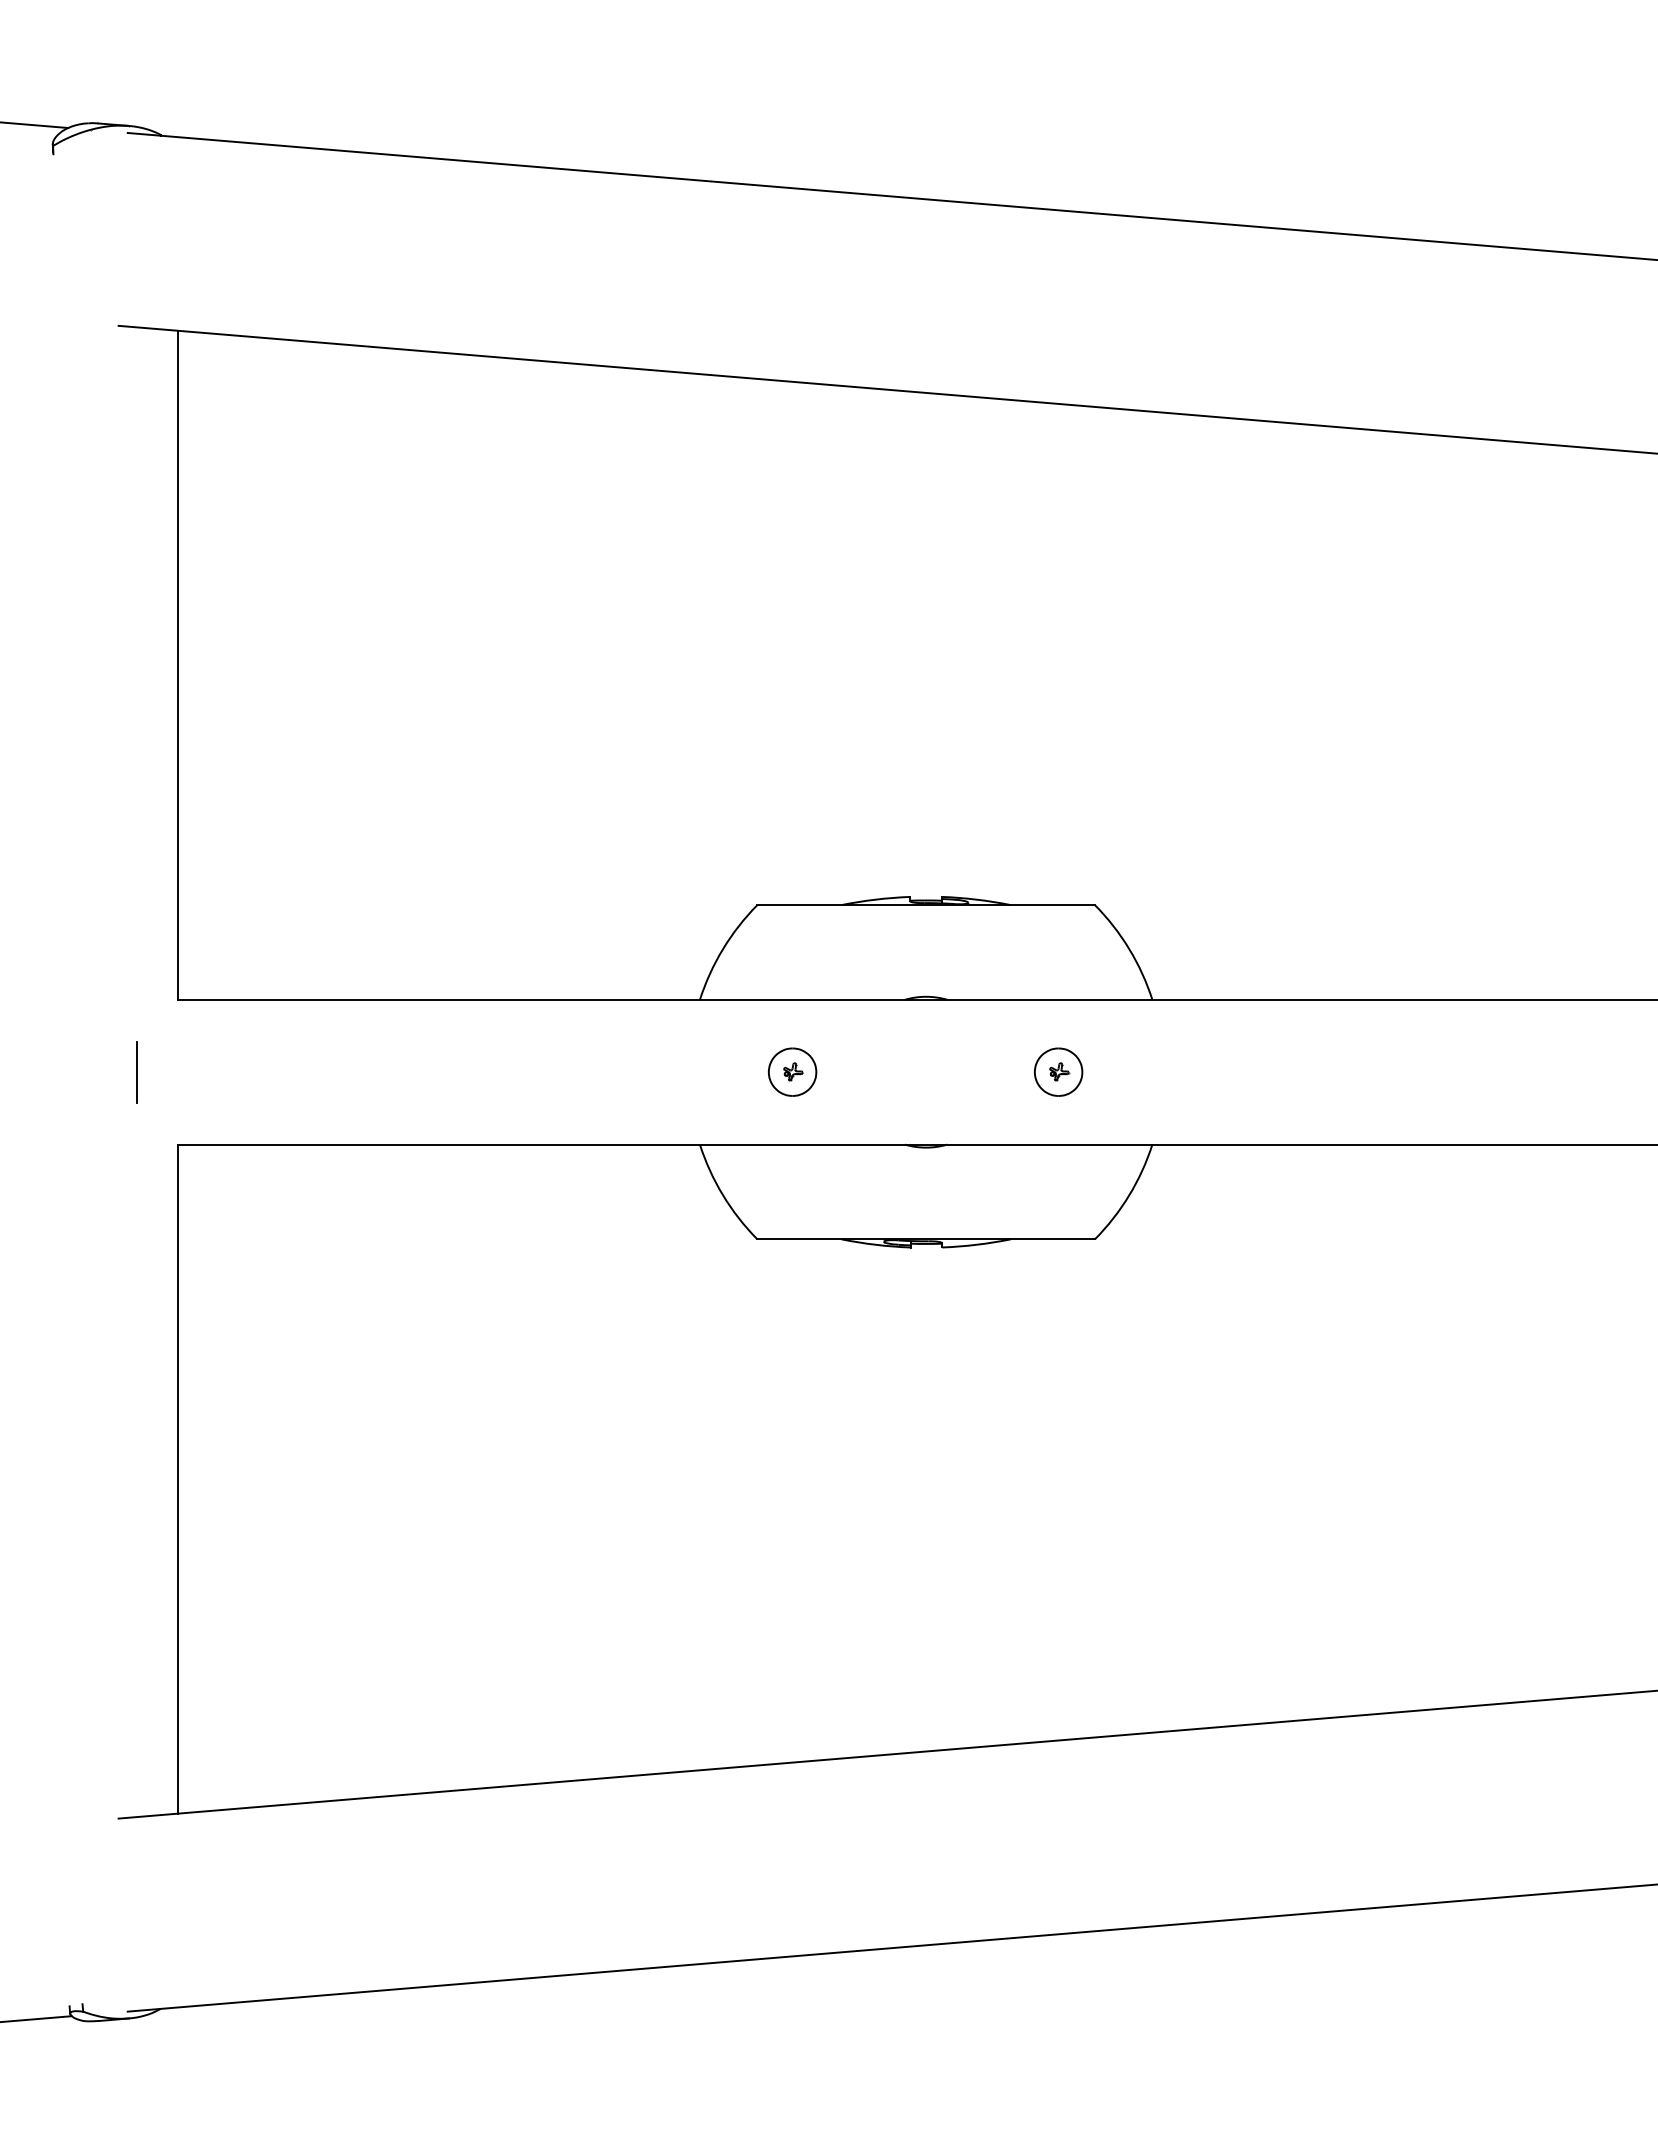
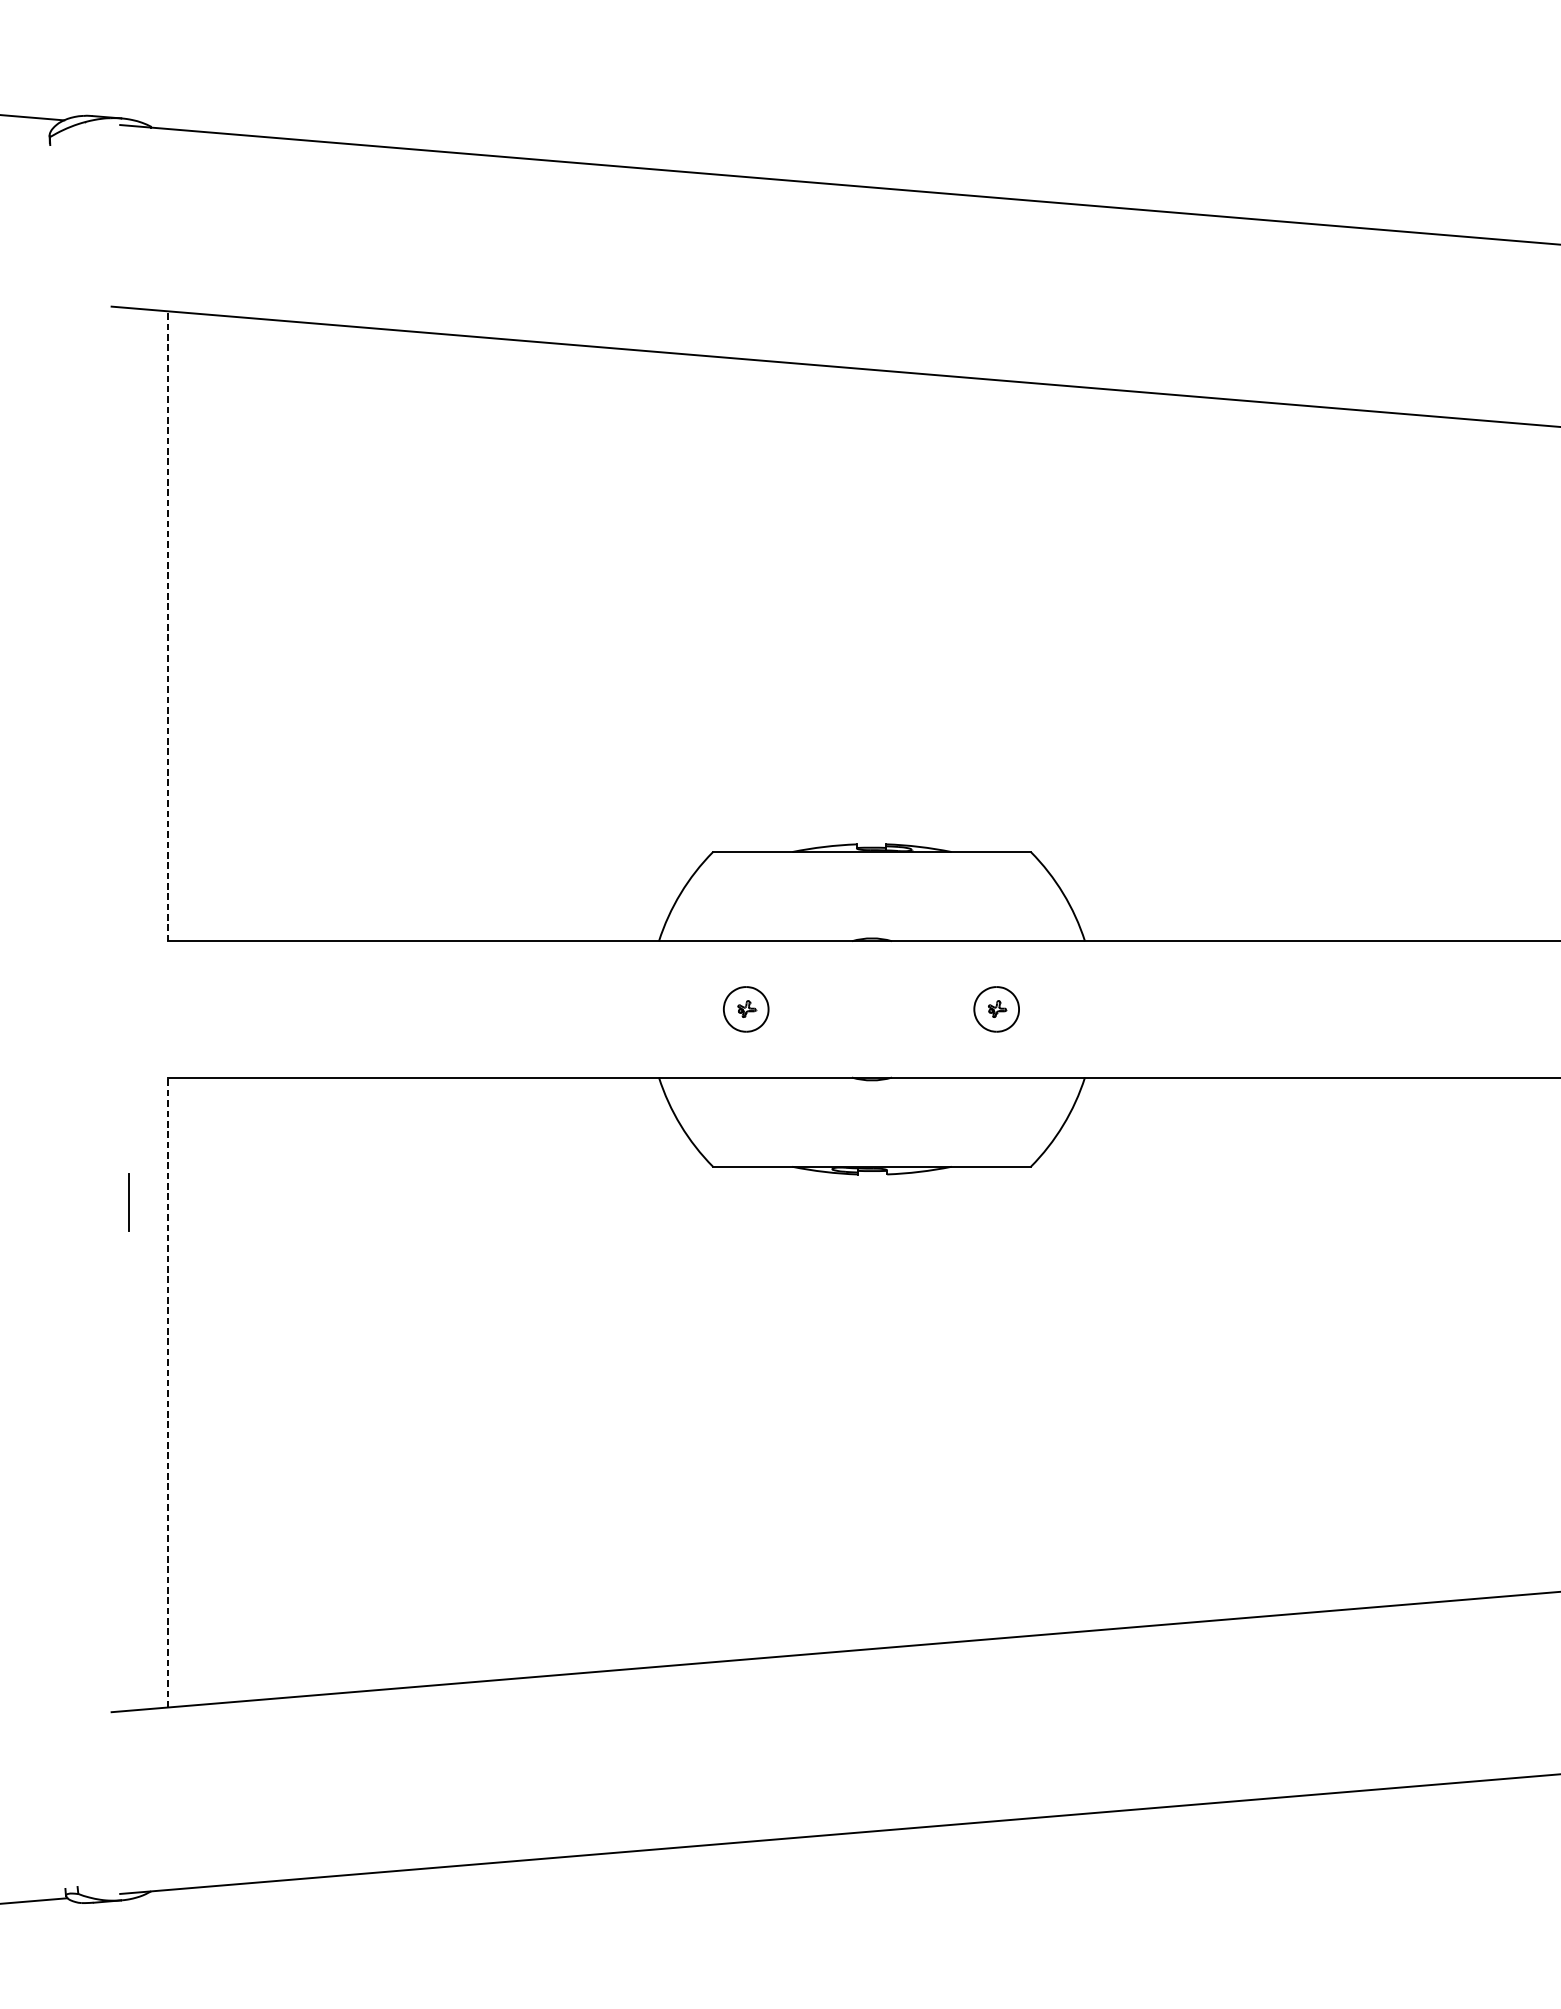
line: (178, 665) -> (167, 626), solid -> dashed
line: (136, 1072) -> (128, 1202), moved
line: (178, 1479) -> (167, 1392), solid -> dashed

